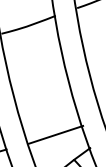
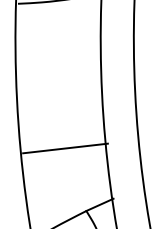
line: (56, 134) -> (66, 148), moved

